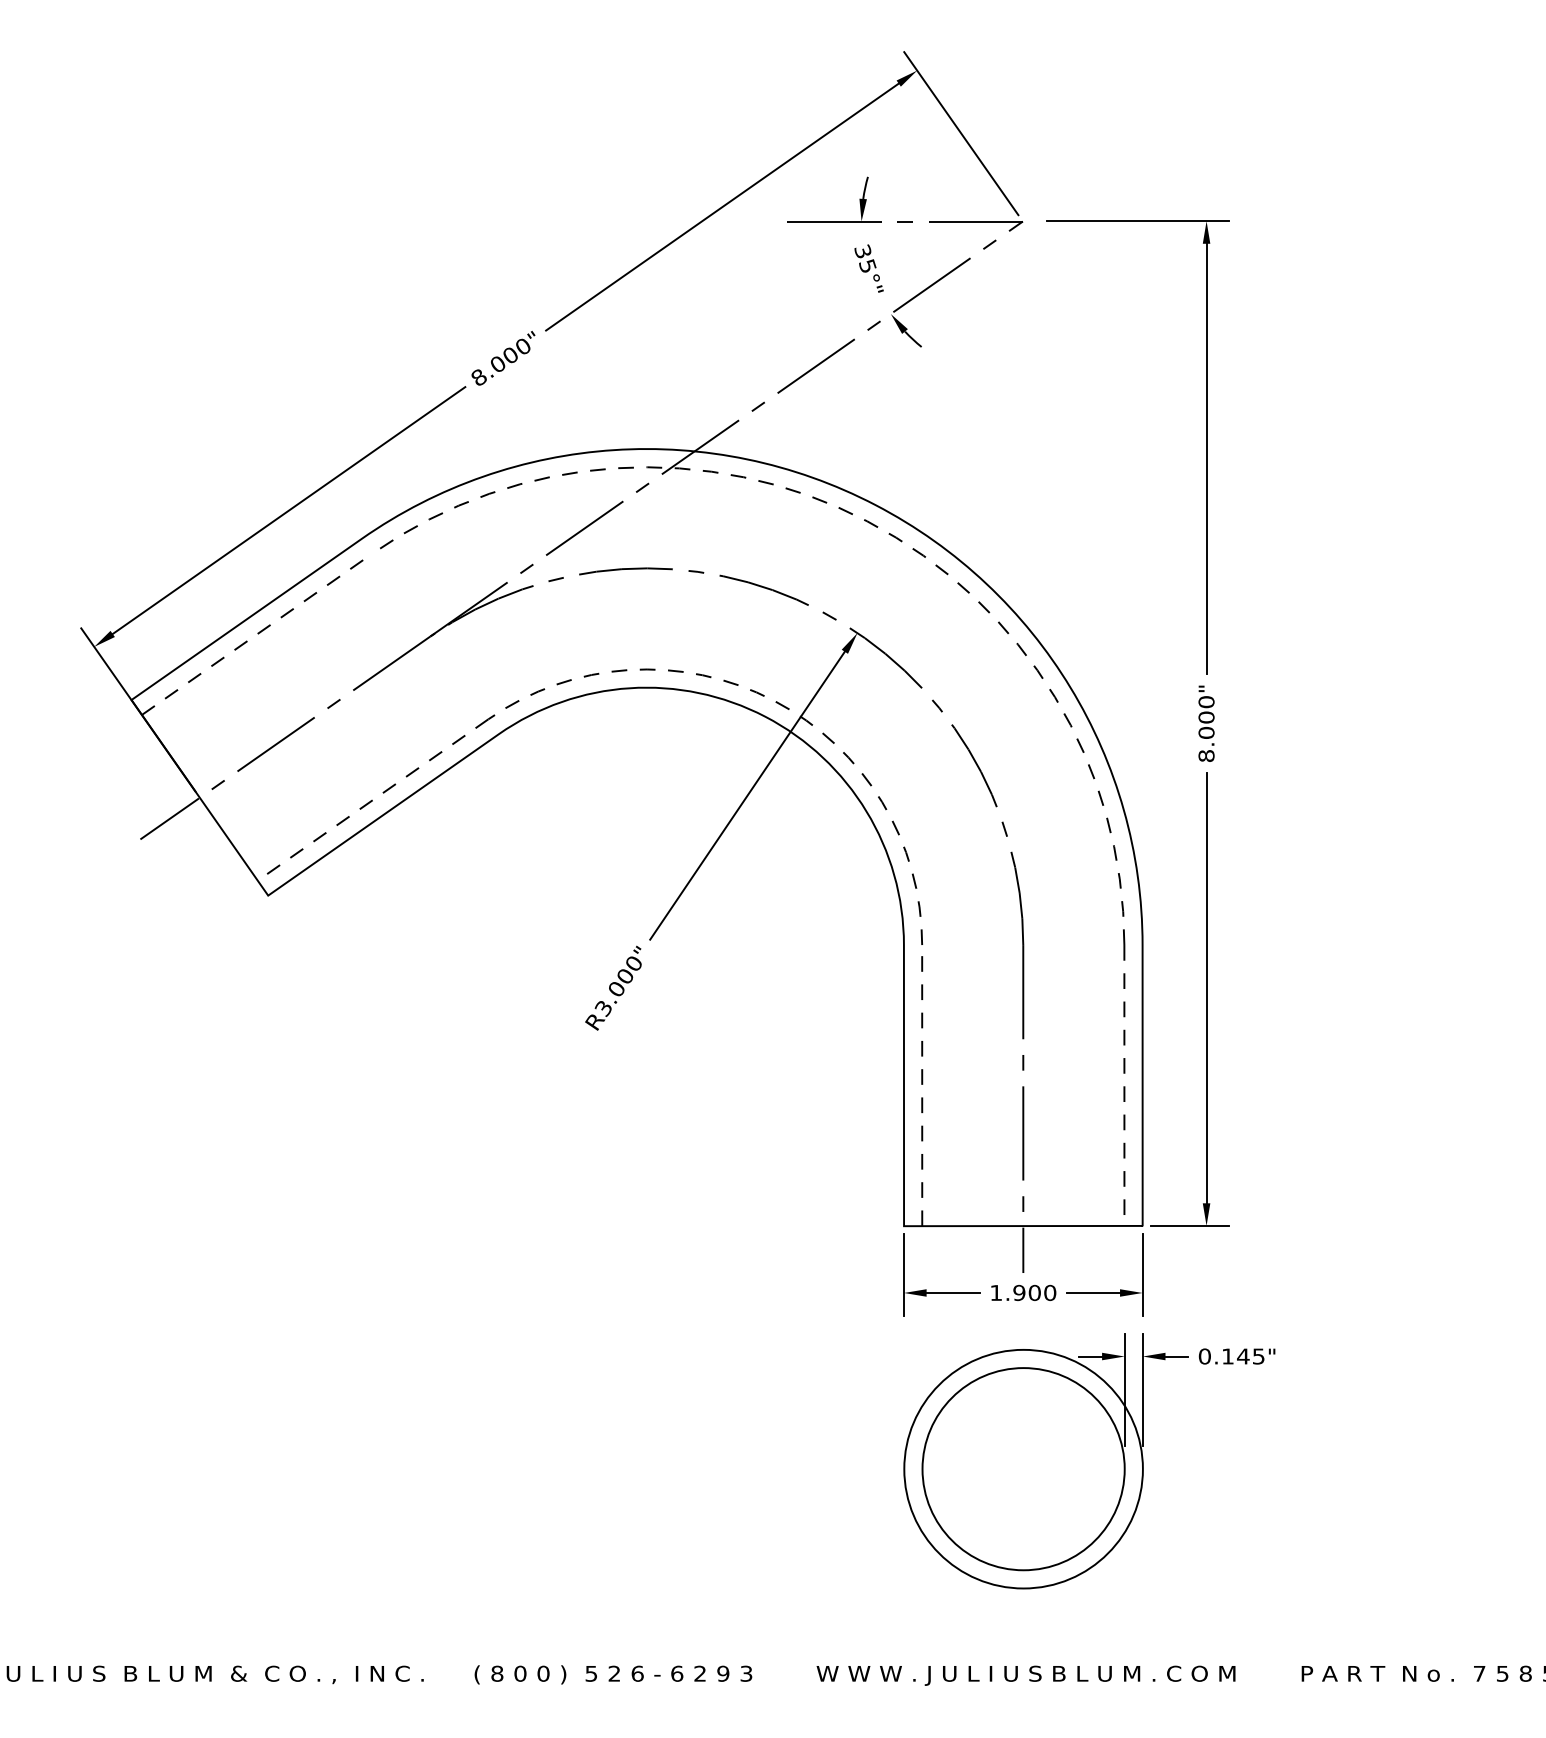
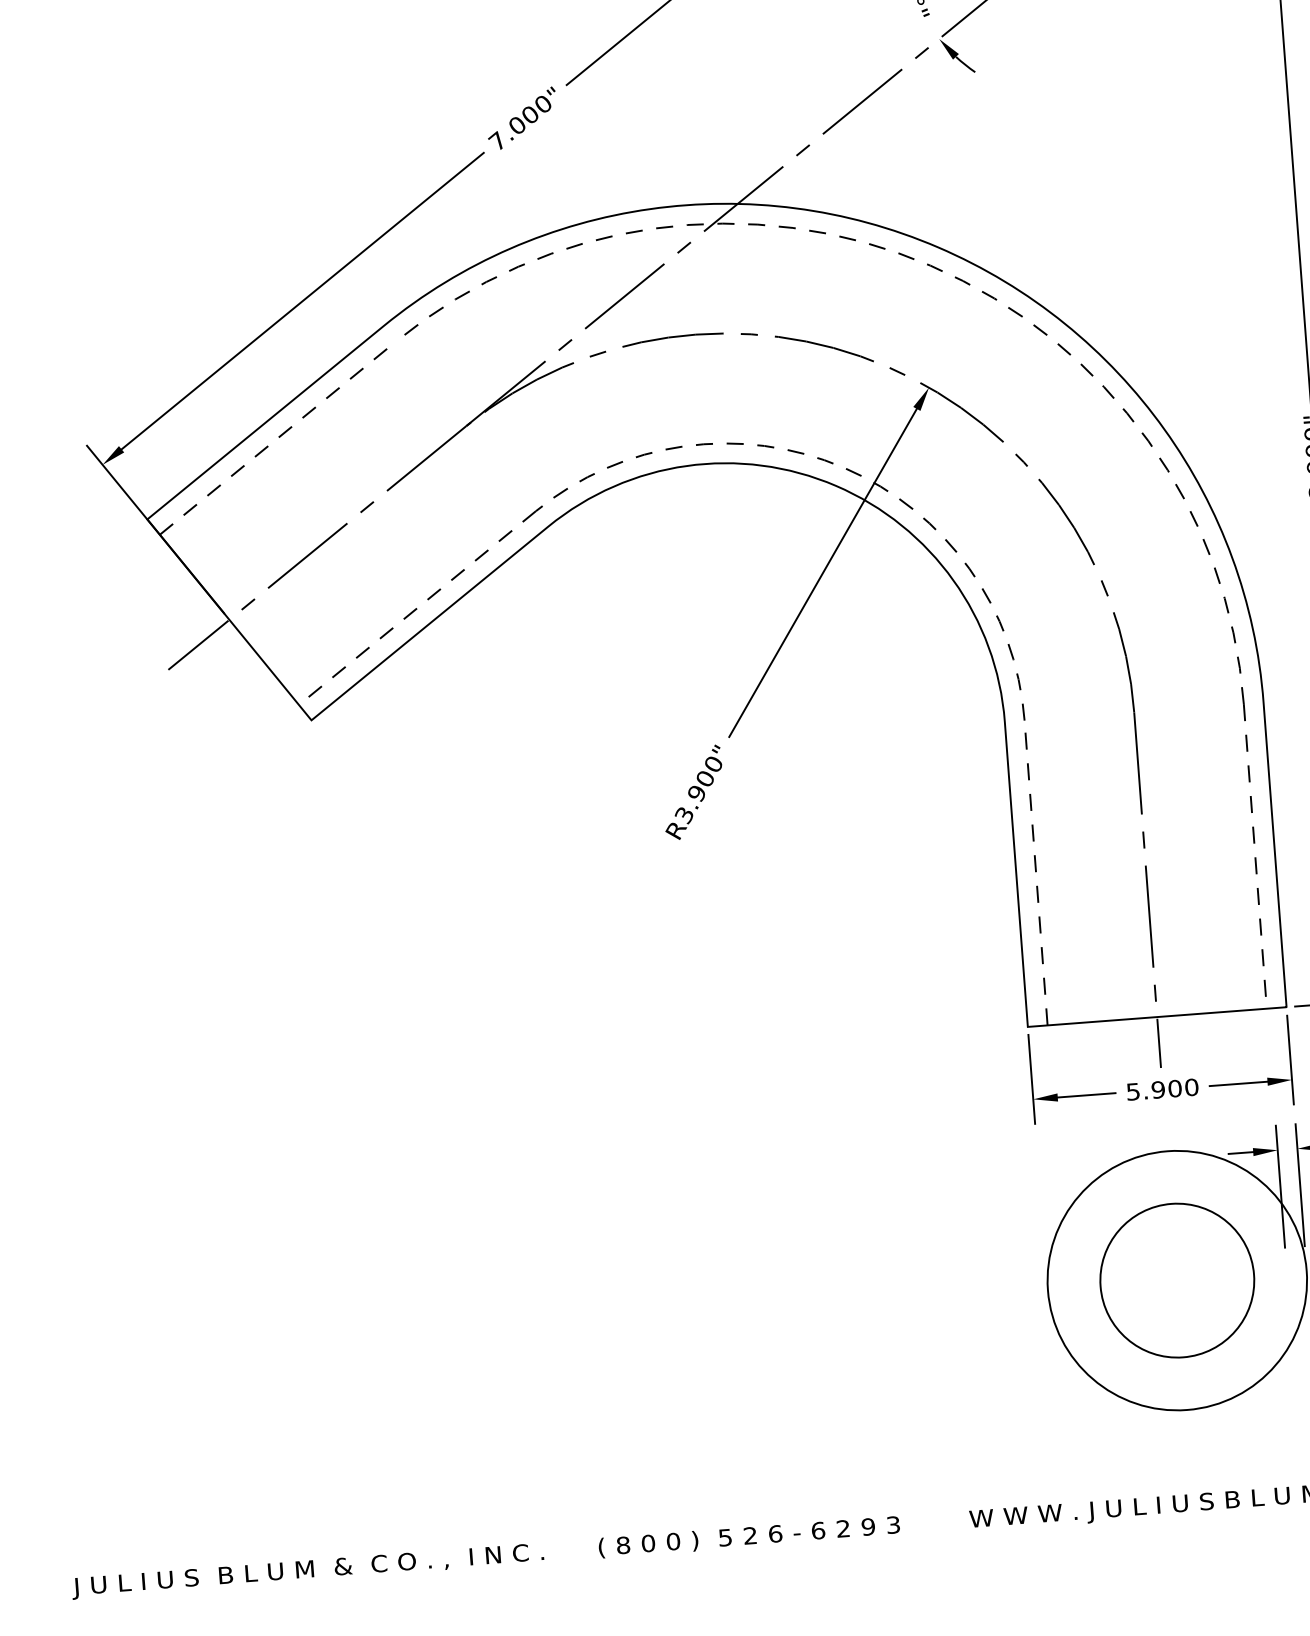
text: (478, 376) -> (497, 140), 8.000" -> 7.000"
text: (616, 989) -> (696, 793), R3.000" -> R3.900"
text: (995, 1293) -> (1132, 1092), 1.900 -> 5.900
circle: (1023, 1469) -> (1177, 1280), size x0.7

